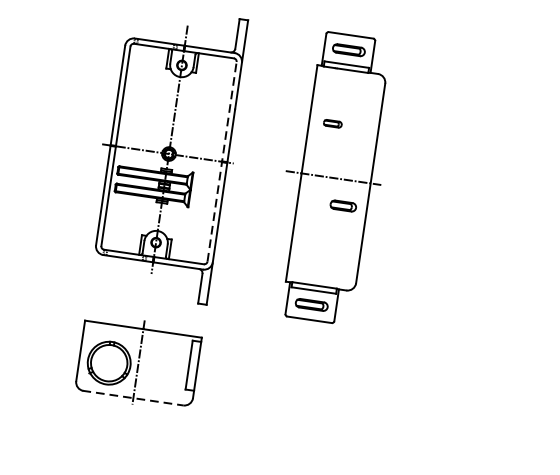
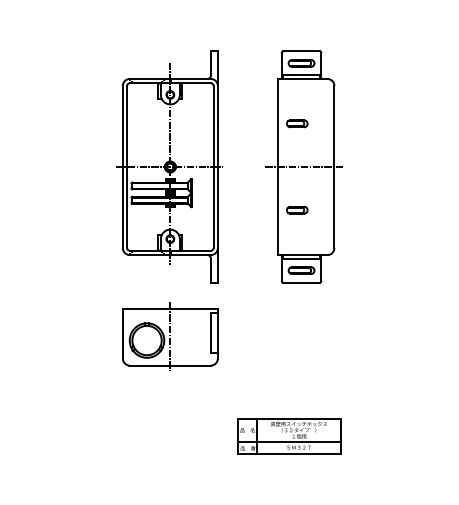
part: (333, 123) -> (297, 123), size x1.43
line: (222, 161) -> (213, 166), dashed -> solid
part: (343, 205) -> (297, 209), moved
line: (133, 398) -> (170, 365), dashed -> solid

